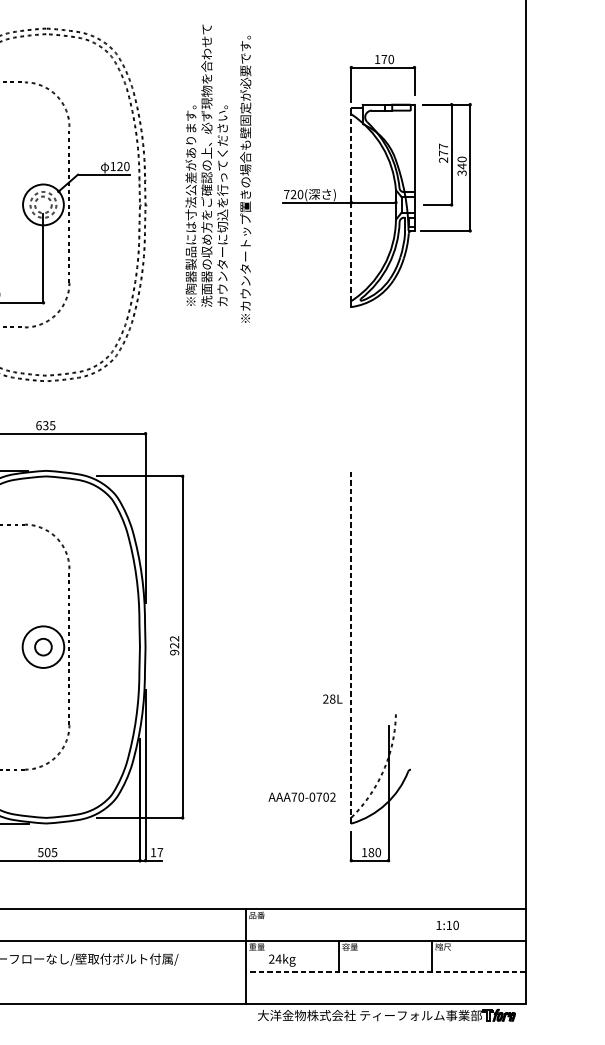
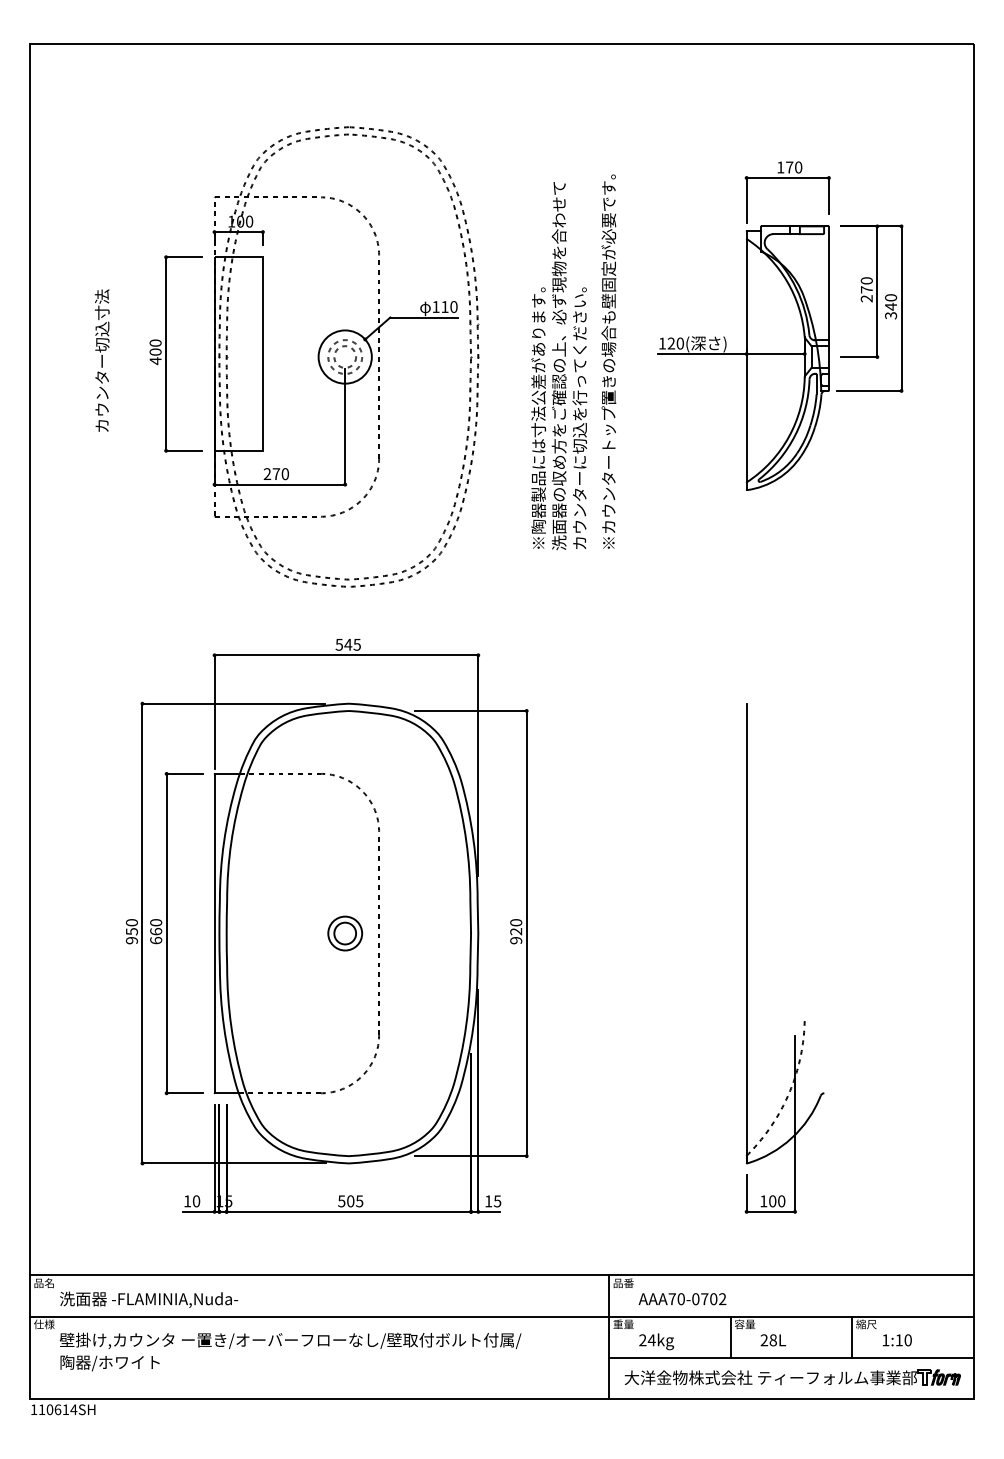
text: (443, 146) -> (866, 280), 277 -> 270
text: (119, 166) -> (444, 306), 120 -> 110
text: (207, 166) -> (559, 366), moved
text: (245, 179) -> (608, 361), moved
text: (286, 194) -> (662, 343), 720( -> 120(
line: (351, 207) -> (746, 360), dashed -> solid
text: (42, 425) -> (343, 644), 635 -> 545
text: (174, 638) -> (516, 922), 922 -> 920
circle: (43, 647) -> (345, 933), size x0.62
line: (351, 647) -> (746, 933), dashed -> solid
text: (332, 699) -> (773, 1340), moved
text: (302, 797) -> (682, 1299), moved
text: (160, 852) -> (497, 1201), 17 -> 15
text: (371, 852) -> (772, 1201), 180 -> 100
text: (447, 925) -> (896, 1340), moved
line: (385, 972) -> (791, 1357), dashed -> solid
part: (386, 1015) -> (792, 1377), moved

